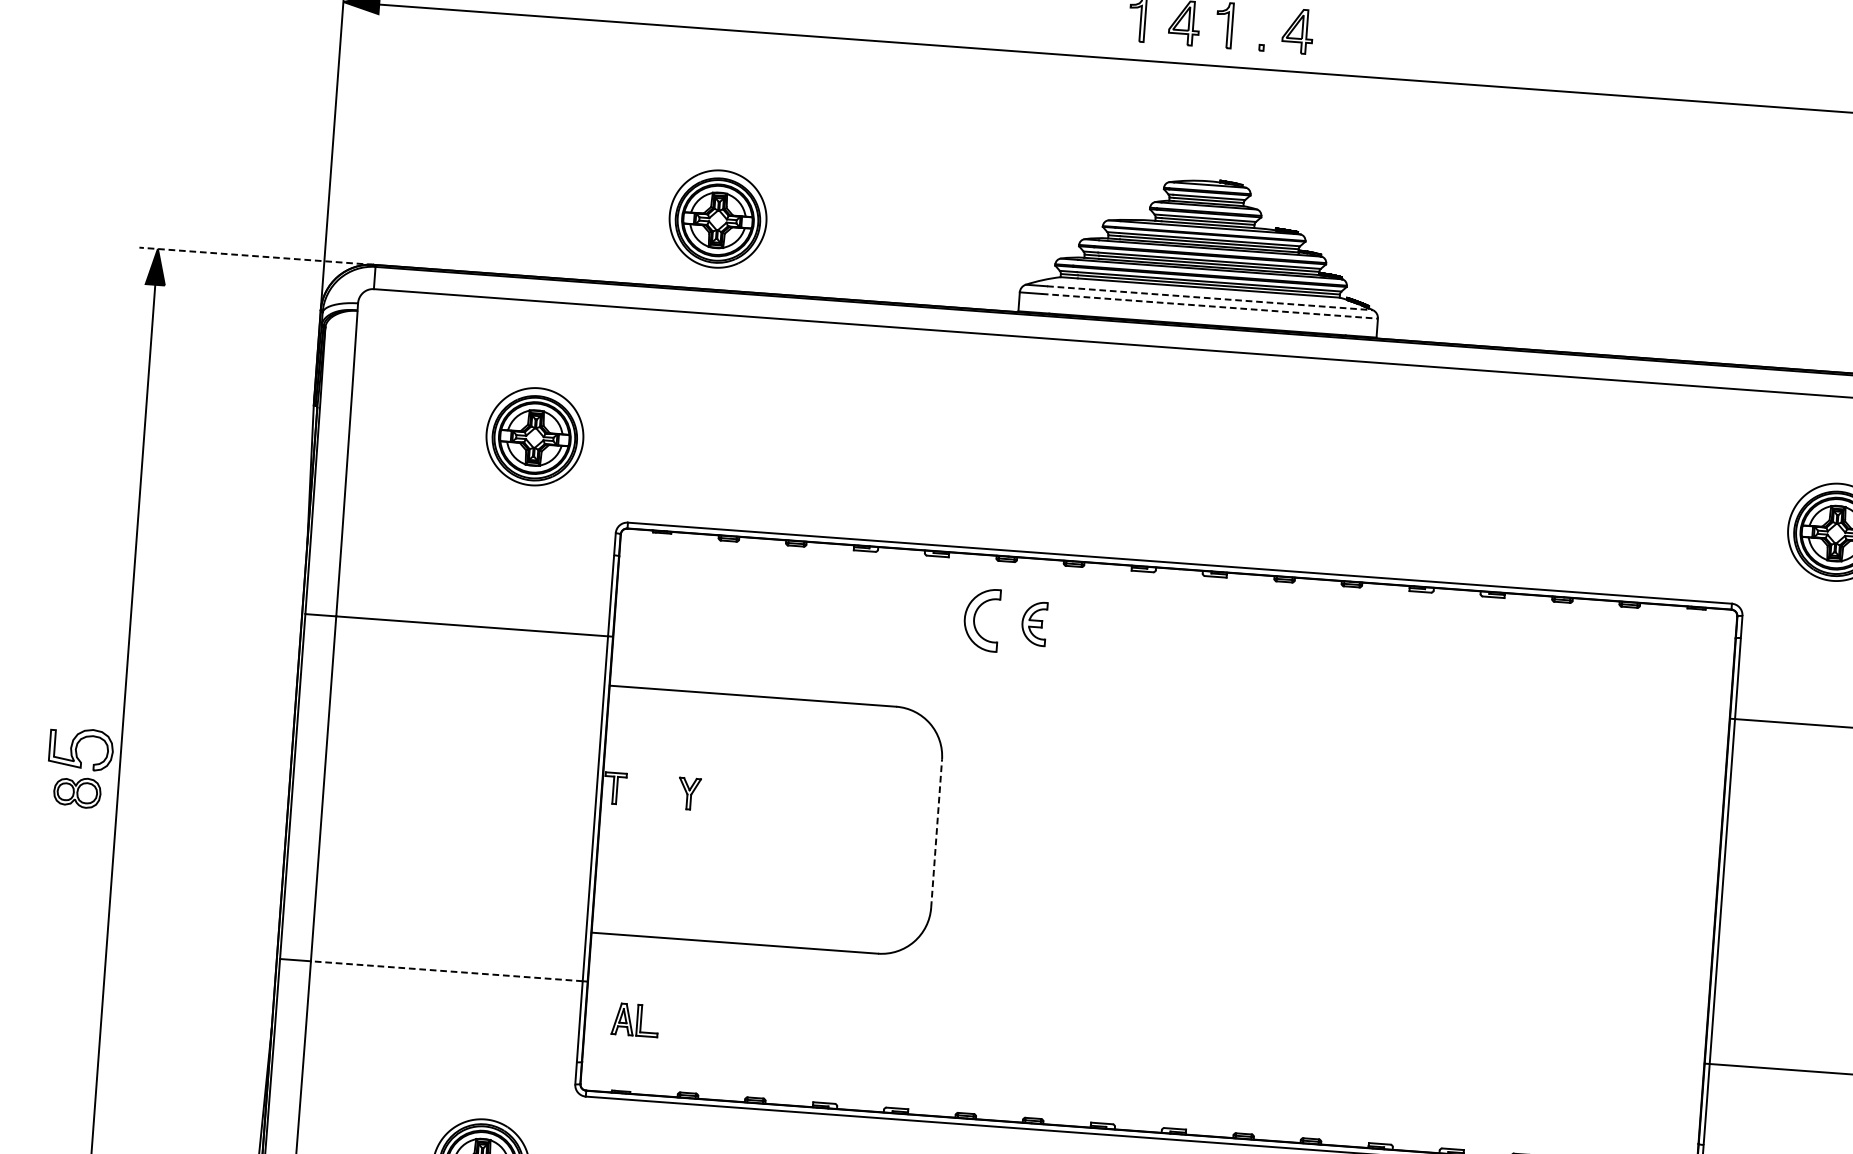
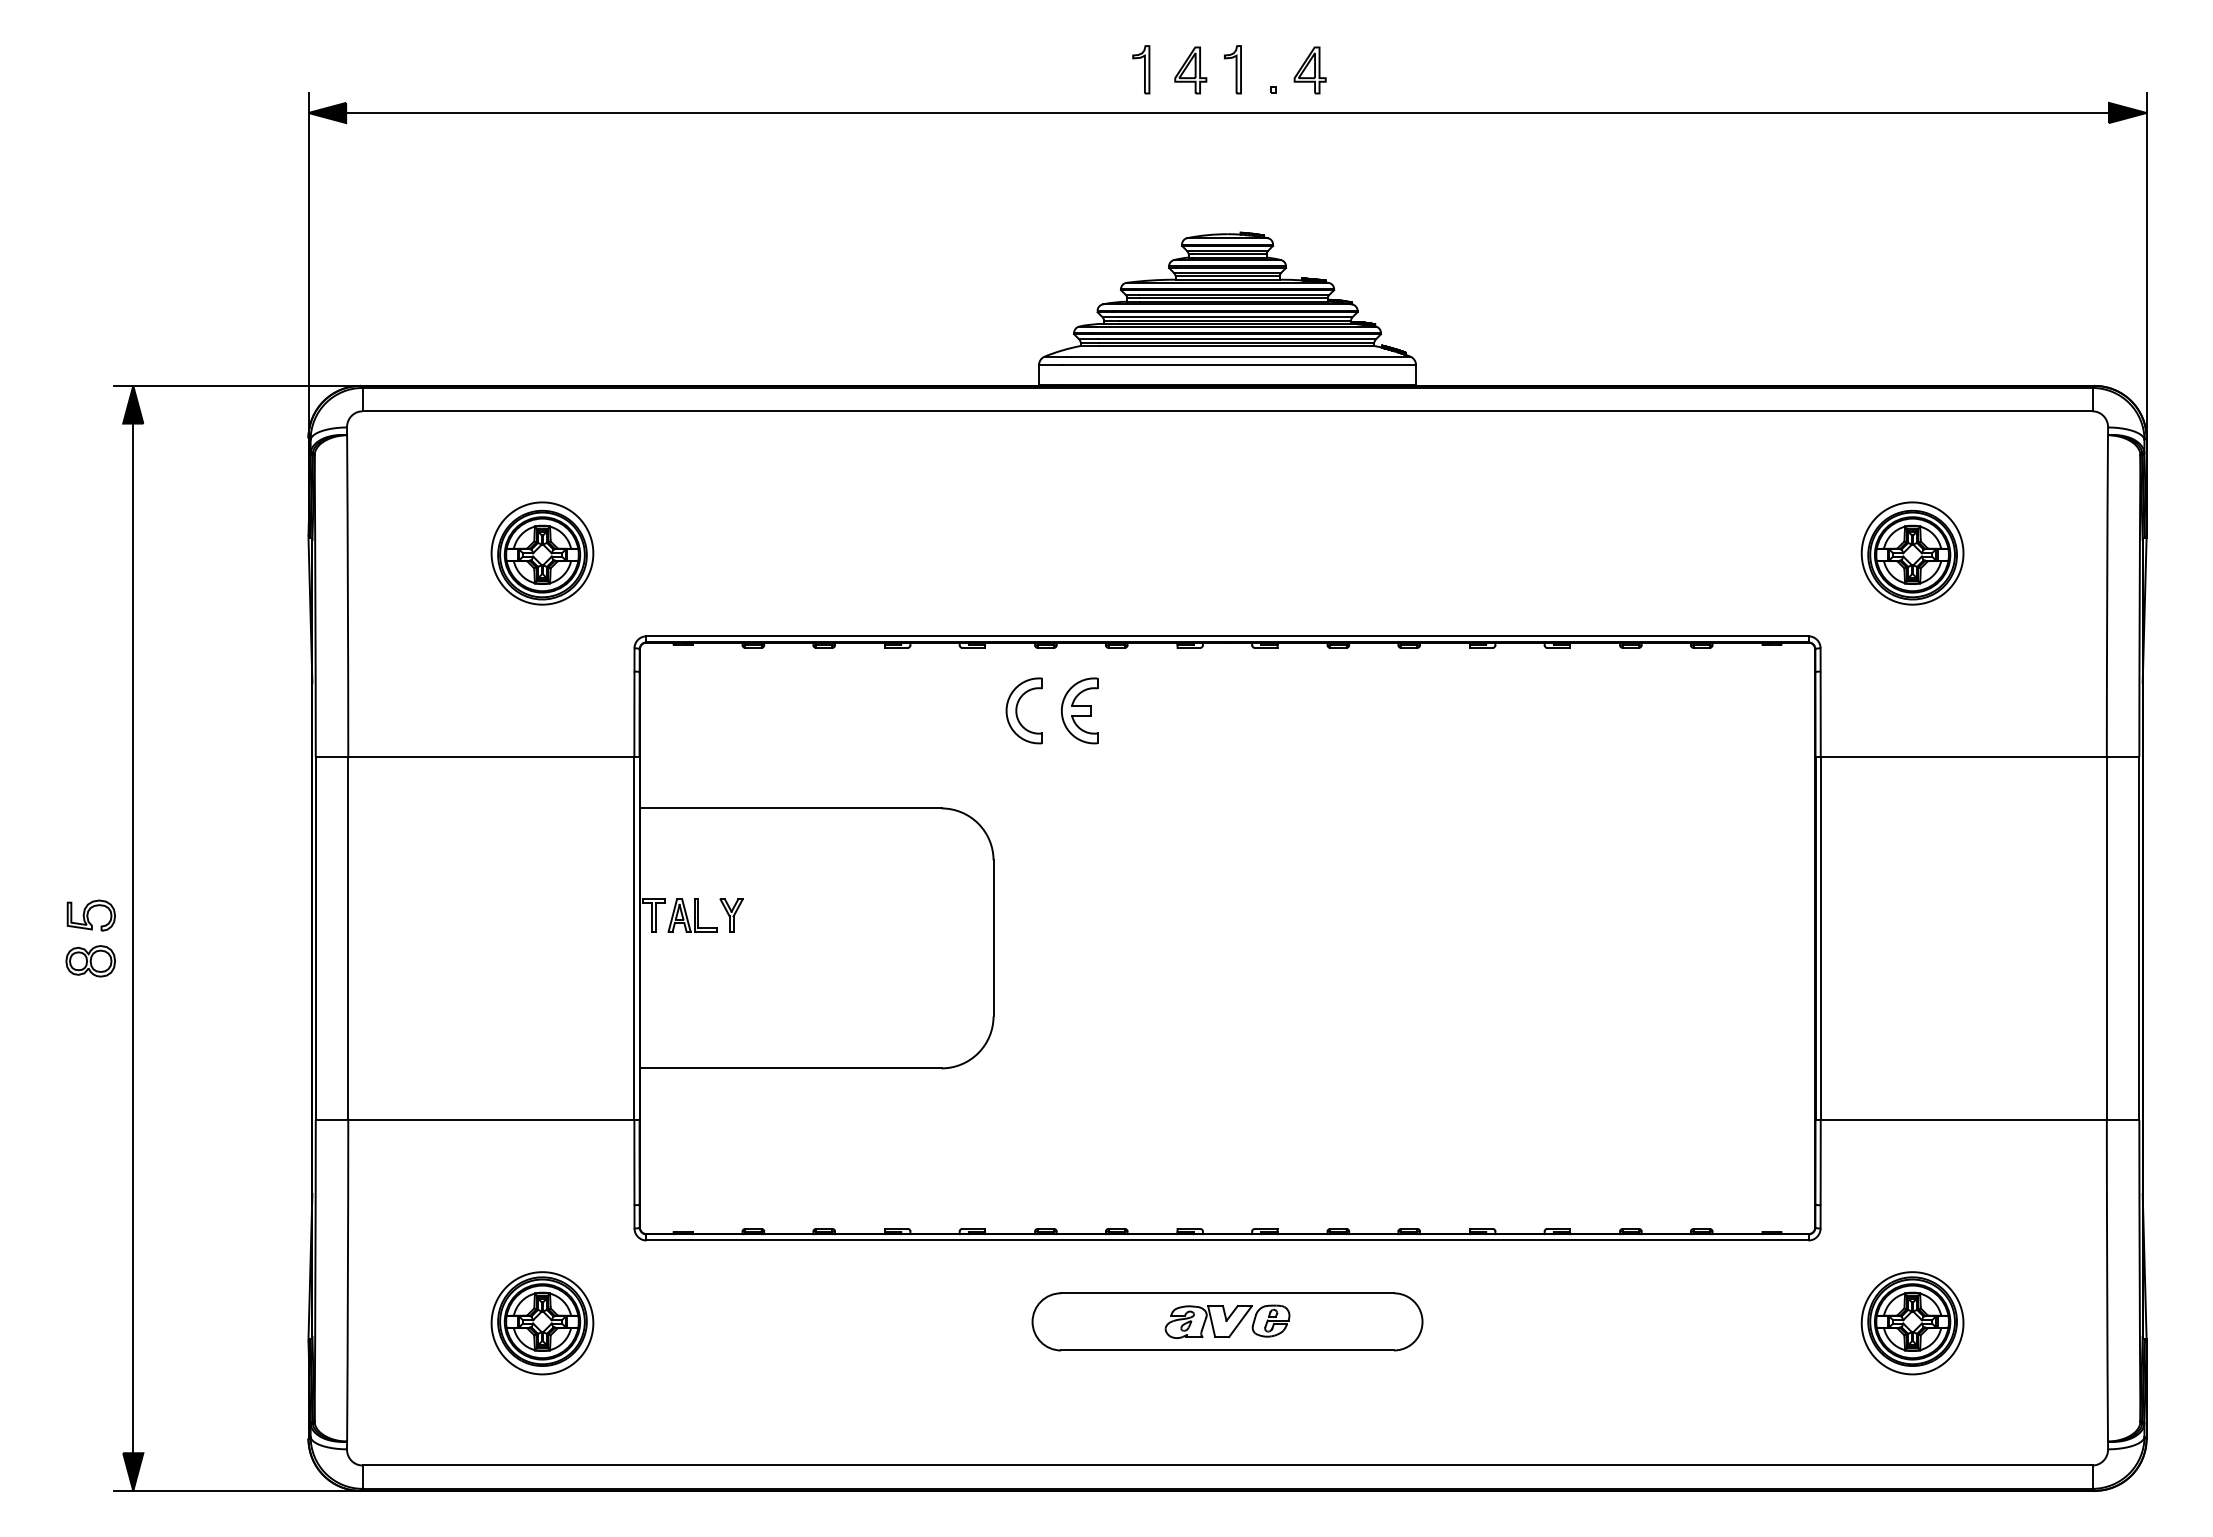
part: (718, 219) -> (717, 311), removed
line: (256, 255) -> (236, 385), dashed -> solid
line: (1209, 298) -> (1238, 356), dashed -> solid
line: (1210, 306) -> (1239, 365), dashed -> solid
part: (1034, 623) -> (1079, 710), size x1.43
part: (80, 749) -> (90, 915), size x0.71
line: (936, 833) -> (993, 938), dashed -> solid
line: (446, 970) -> (490, 1119), dashed -> solid
part: (635, 1020) -> (692, 915), moved

